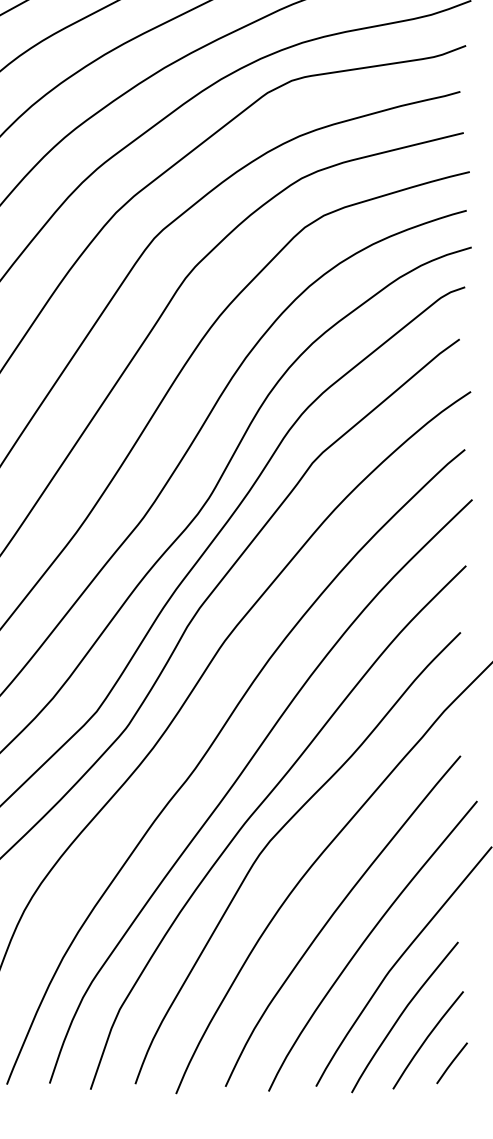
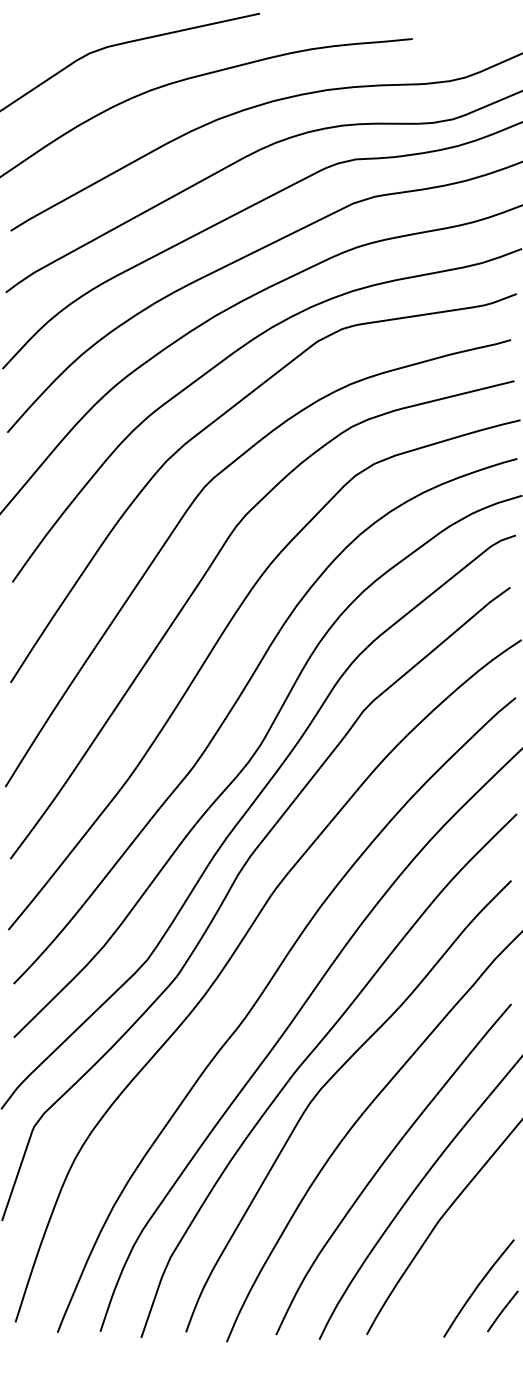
curve: (402, 1014) -> (453, 1262), removed

